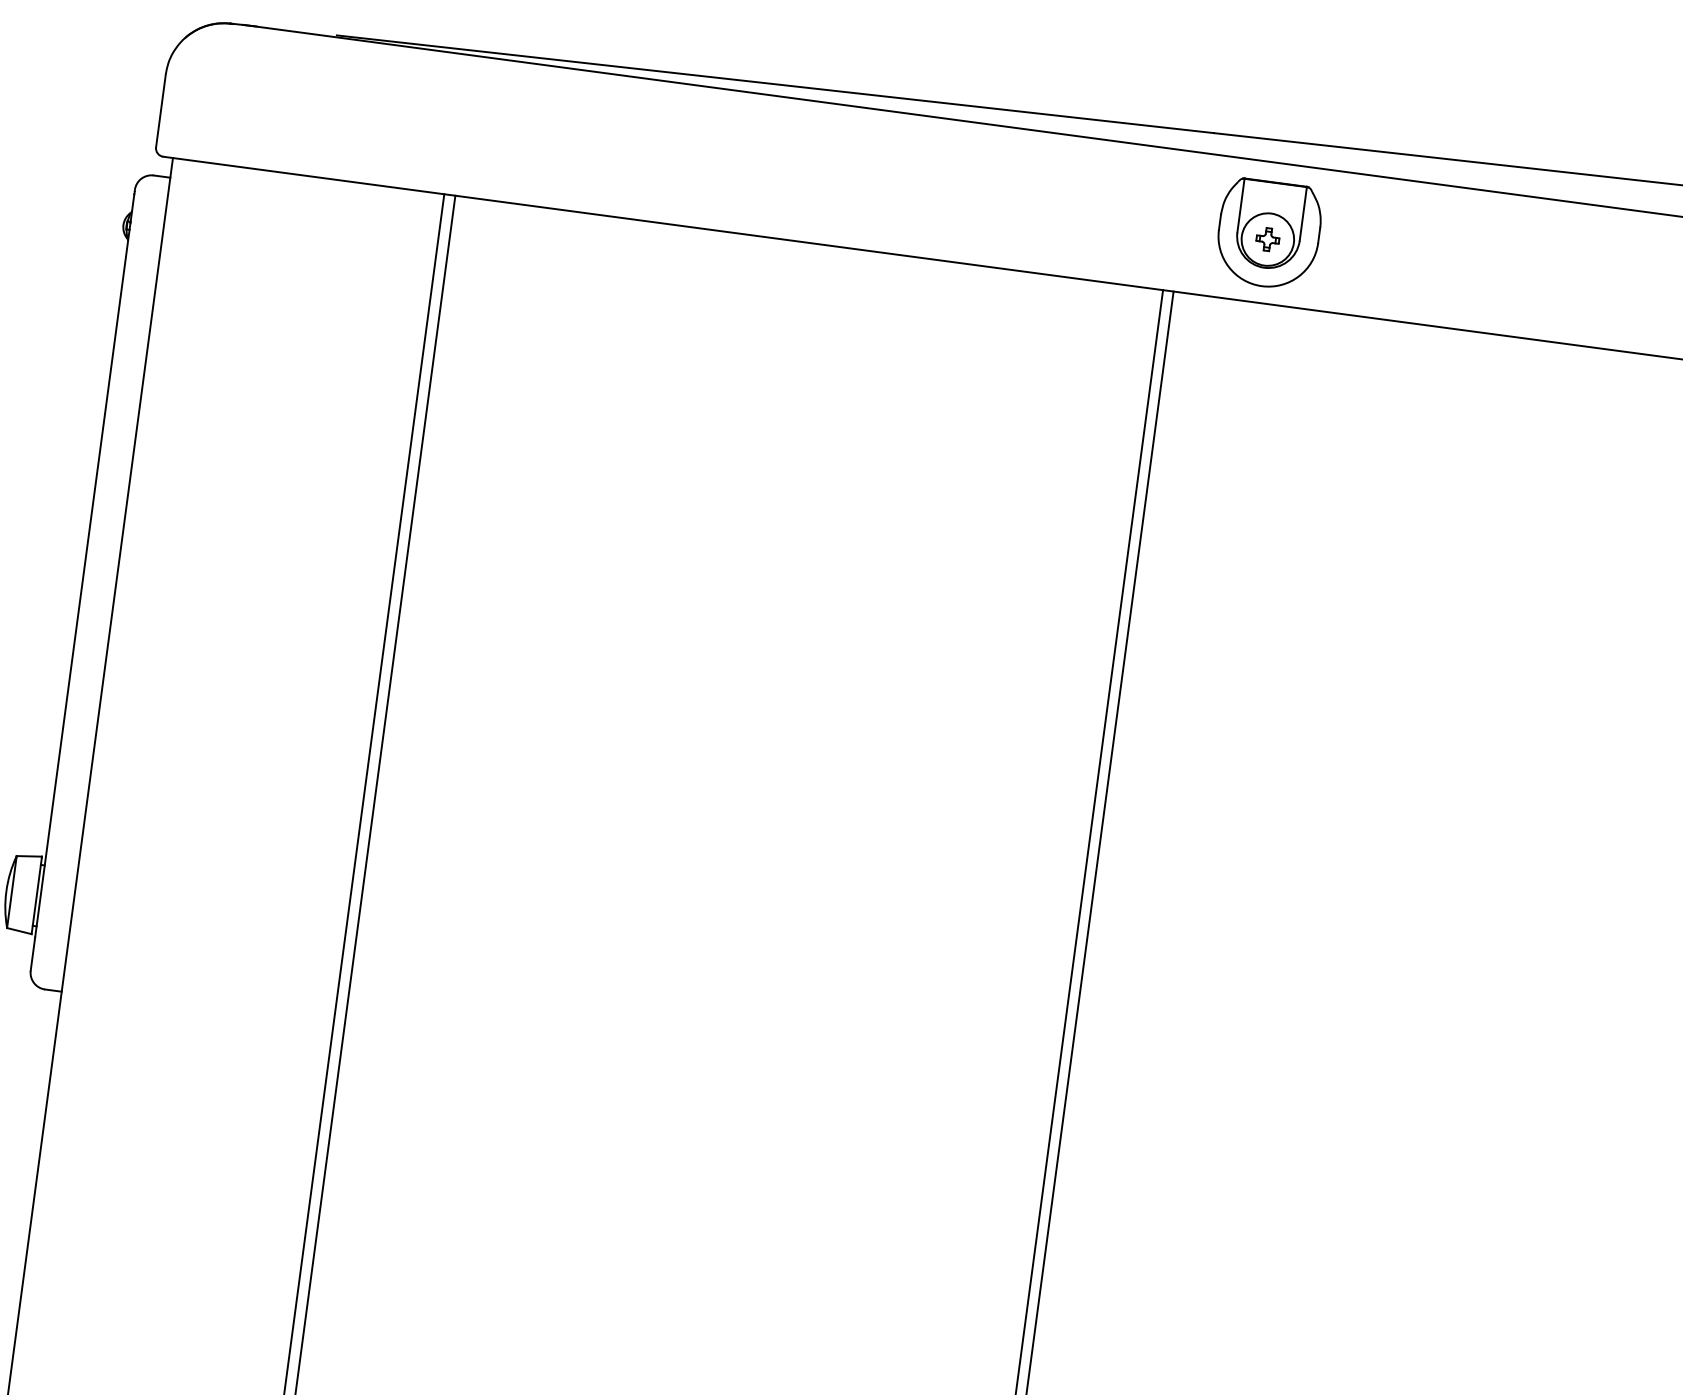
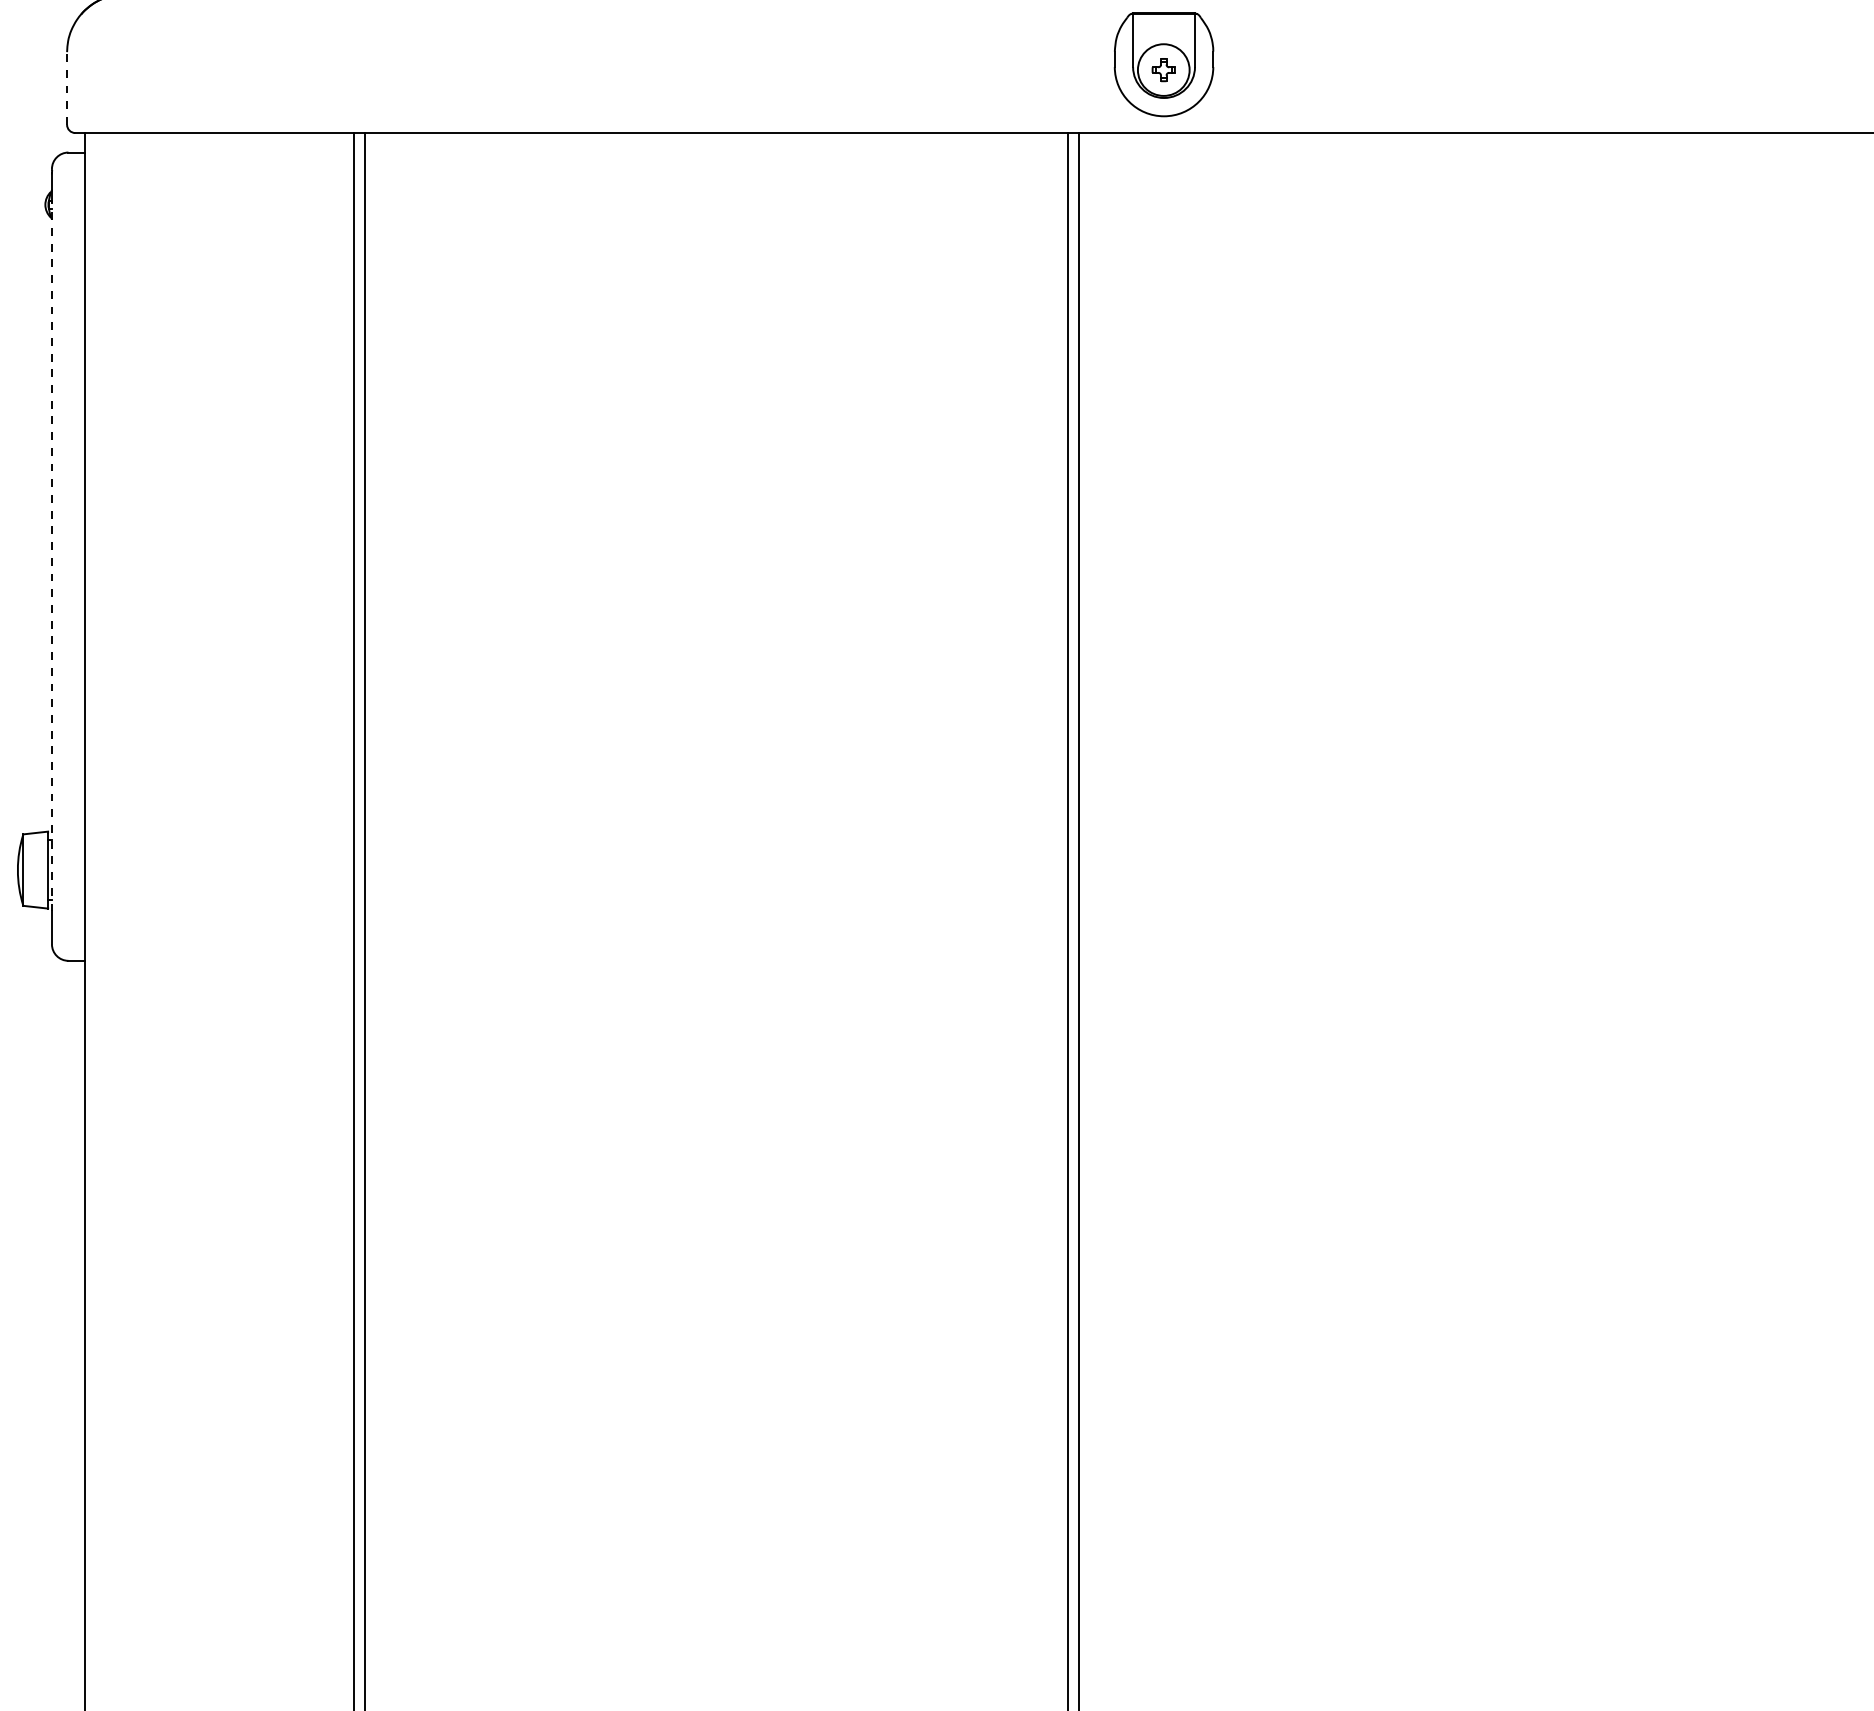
line: (161, 109) -> (67, 87), solid -> dashed
line: (82, 580) -> (51, 556), solid -> dashed

